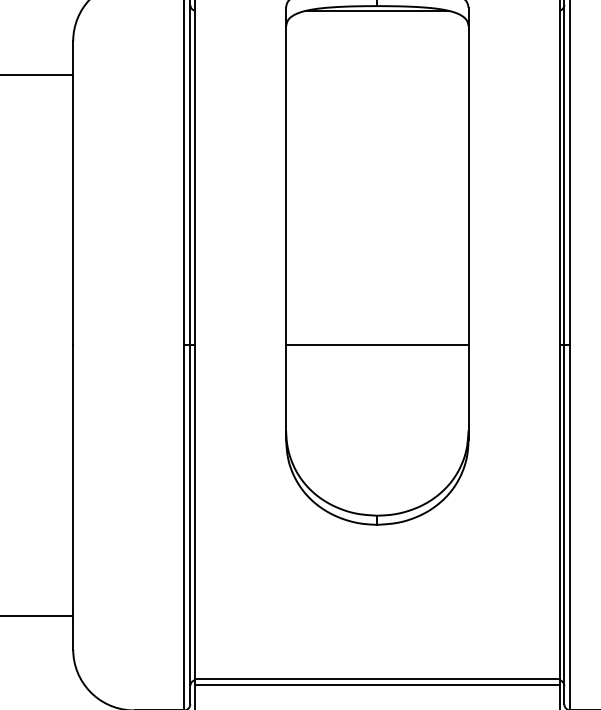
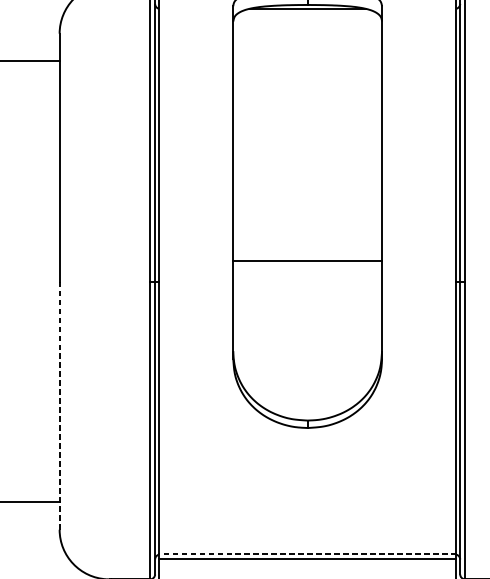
line: (377, 345) -> (307, 260), moved
line: (73, 498) -> (59, 406), solid -> dashed
line: (376, 679) -> (306, 554), solid -> dashed

